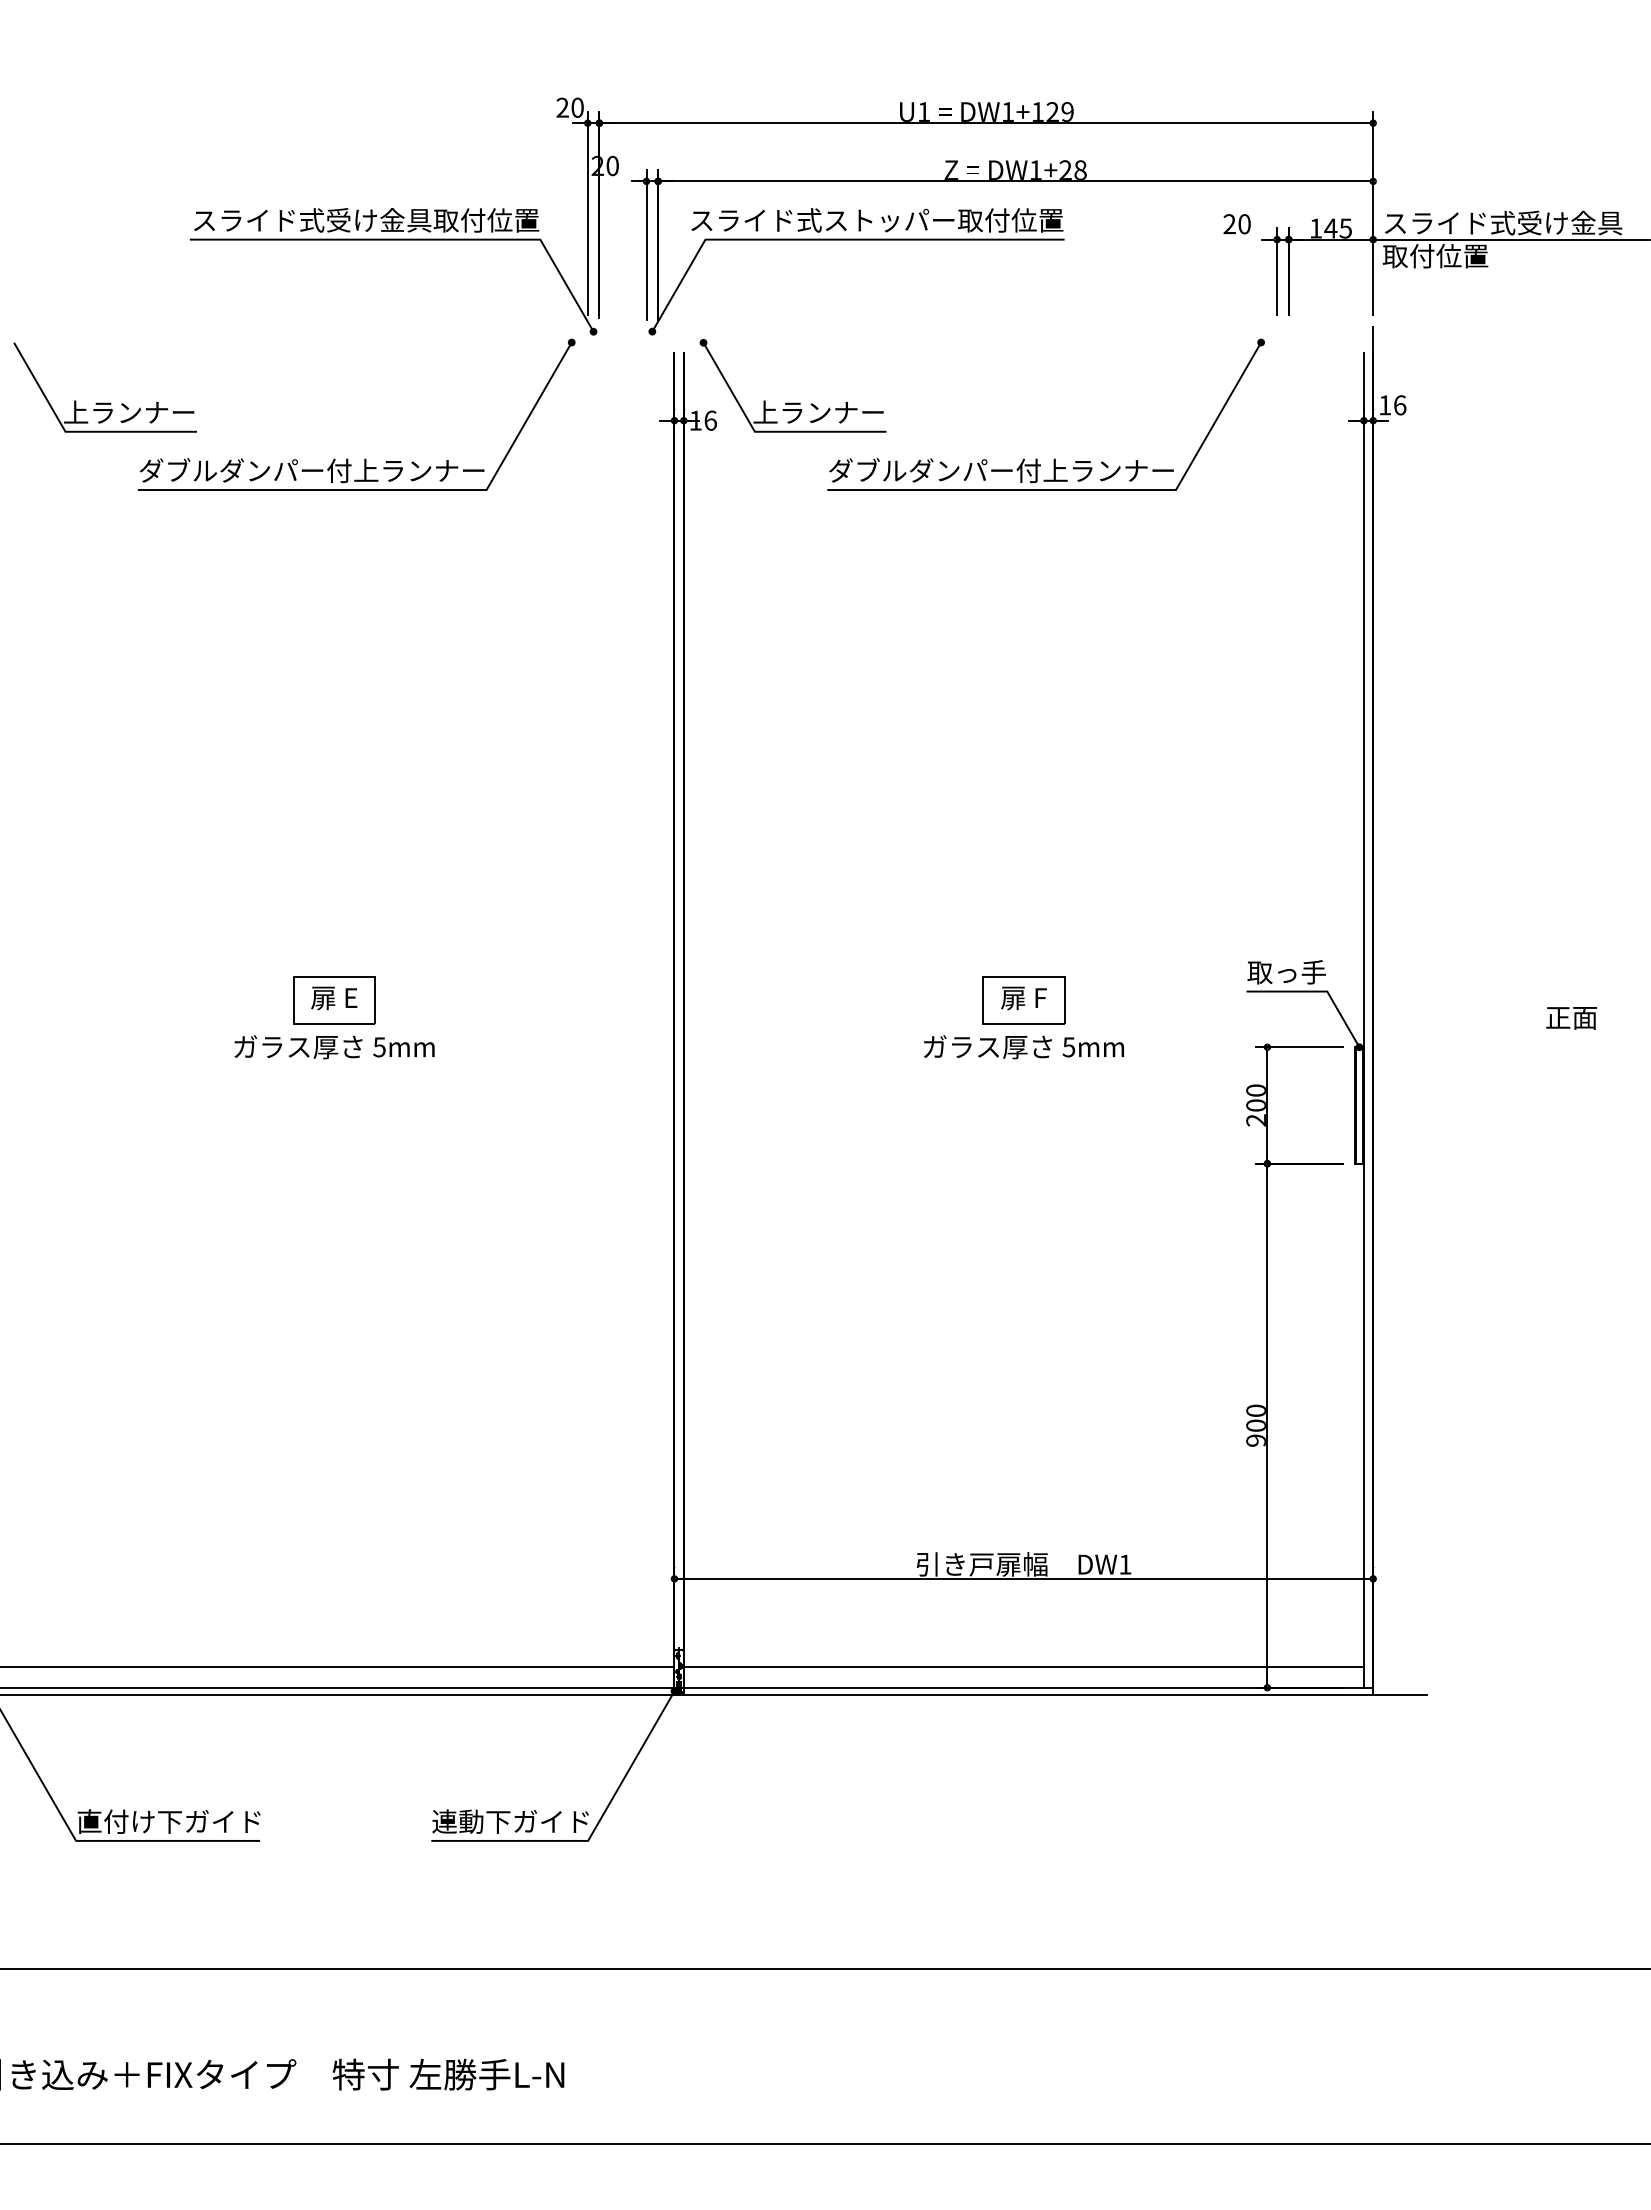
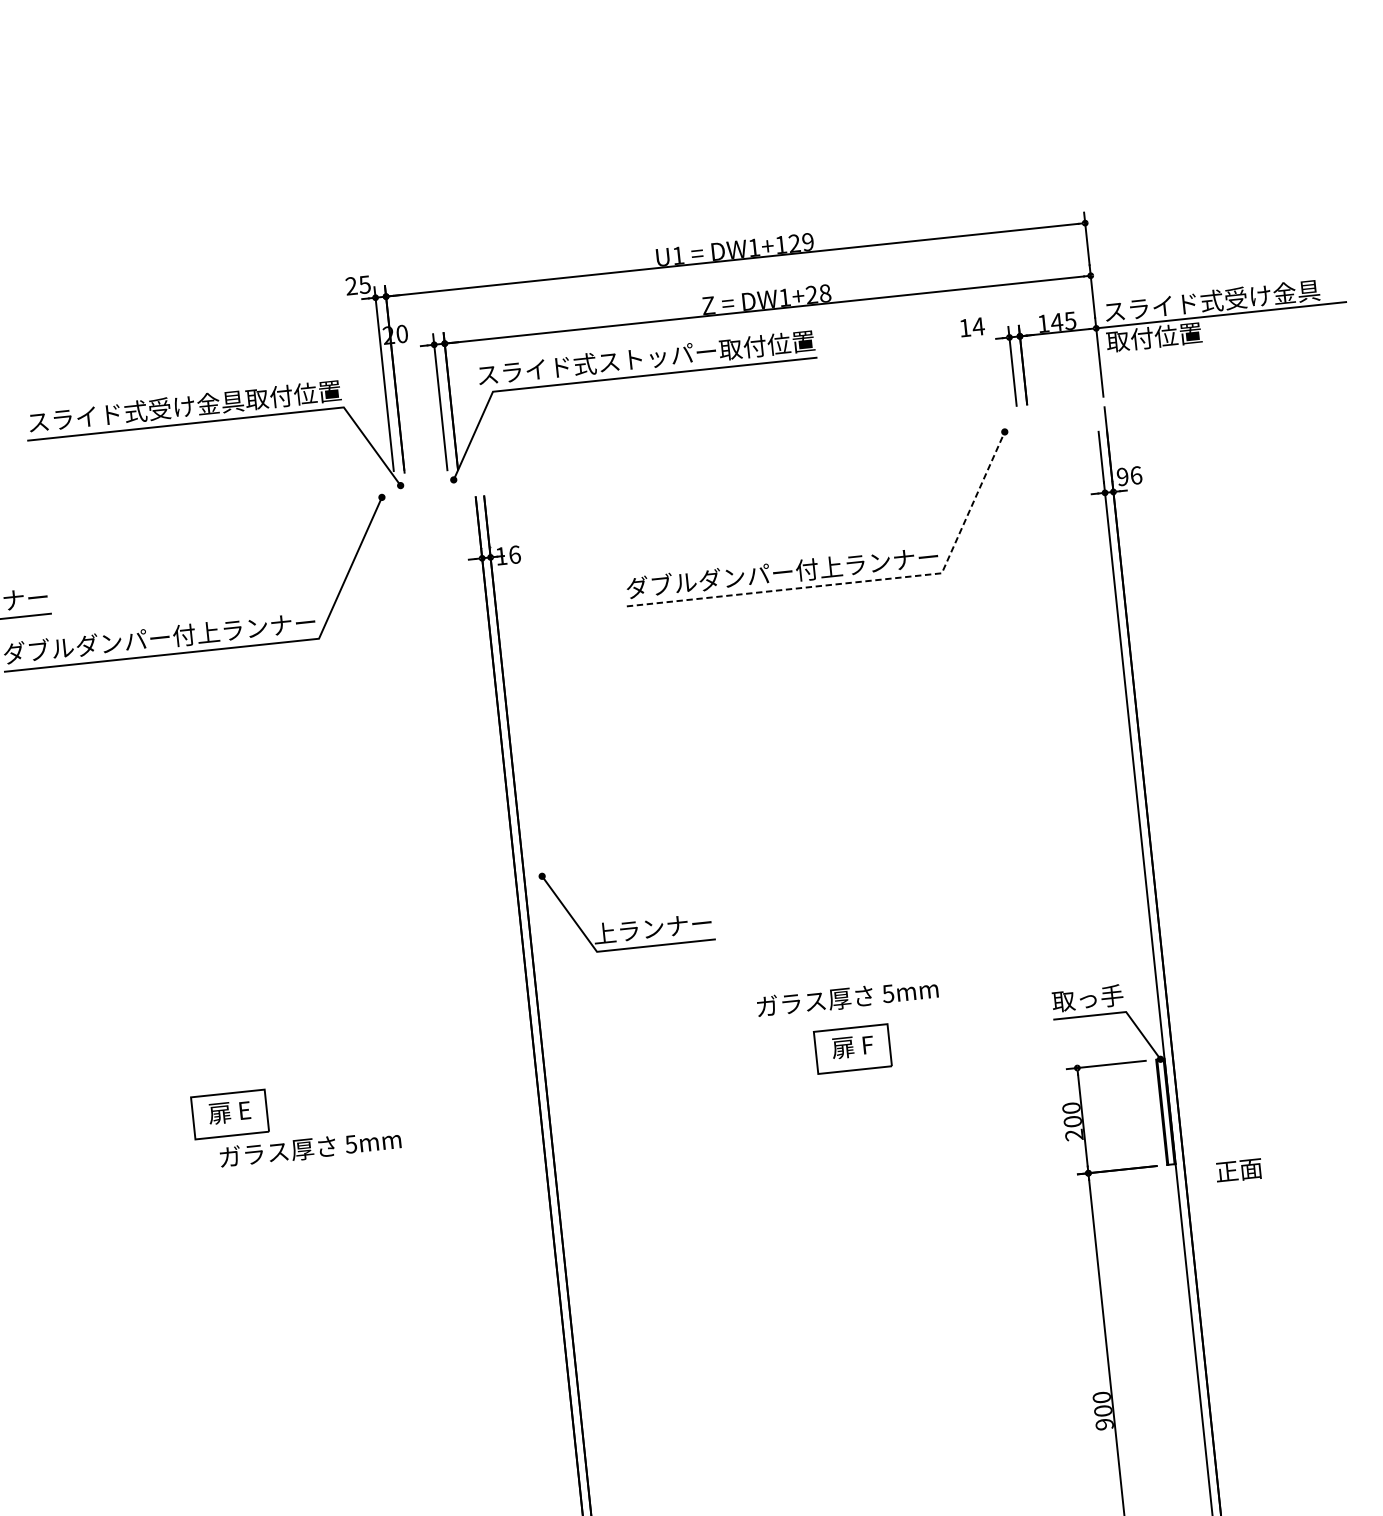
text: (577, 107) -> (364, 284), 20 -> 25
text: (1237, 224) -> (972, 327), 20 -> 14
part: (792, 402) -> (628, 921), moved
text: (1385, 405) -> (1123, 477), 16 -> 96
line: (1088, 490) -> (862, 582), solid -> dashed
text: (1571, 1018) -> (1238, 1170), moved
text: (334, 1047) -> (310, 1148), moved
text: (1023, 1047) -> (847, 998), moved

